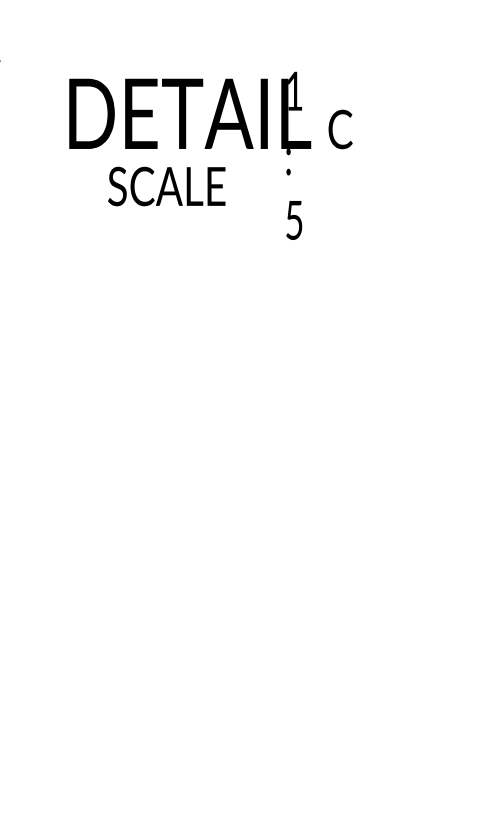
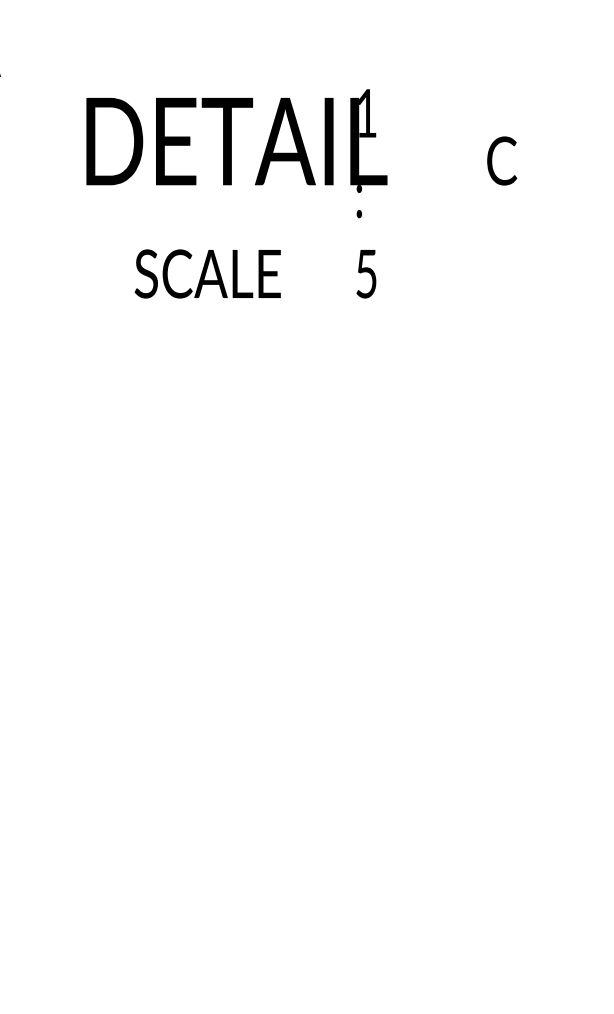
text: (340, 129) -> (502, 160), moved
text: (166, 186) -> (207, 273), moved

